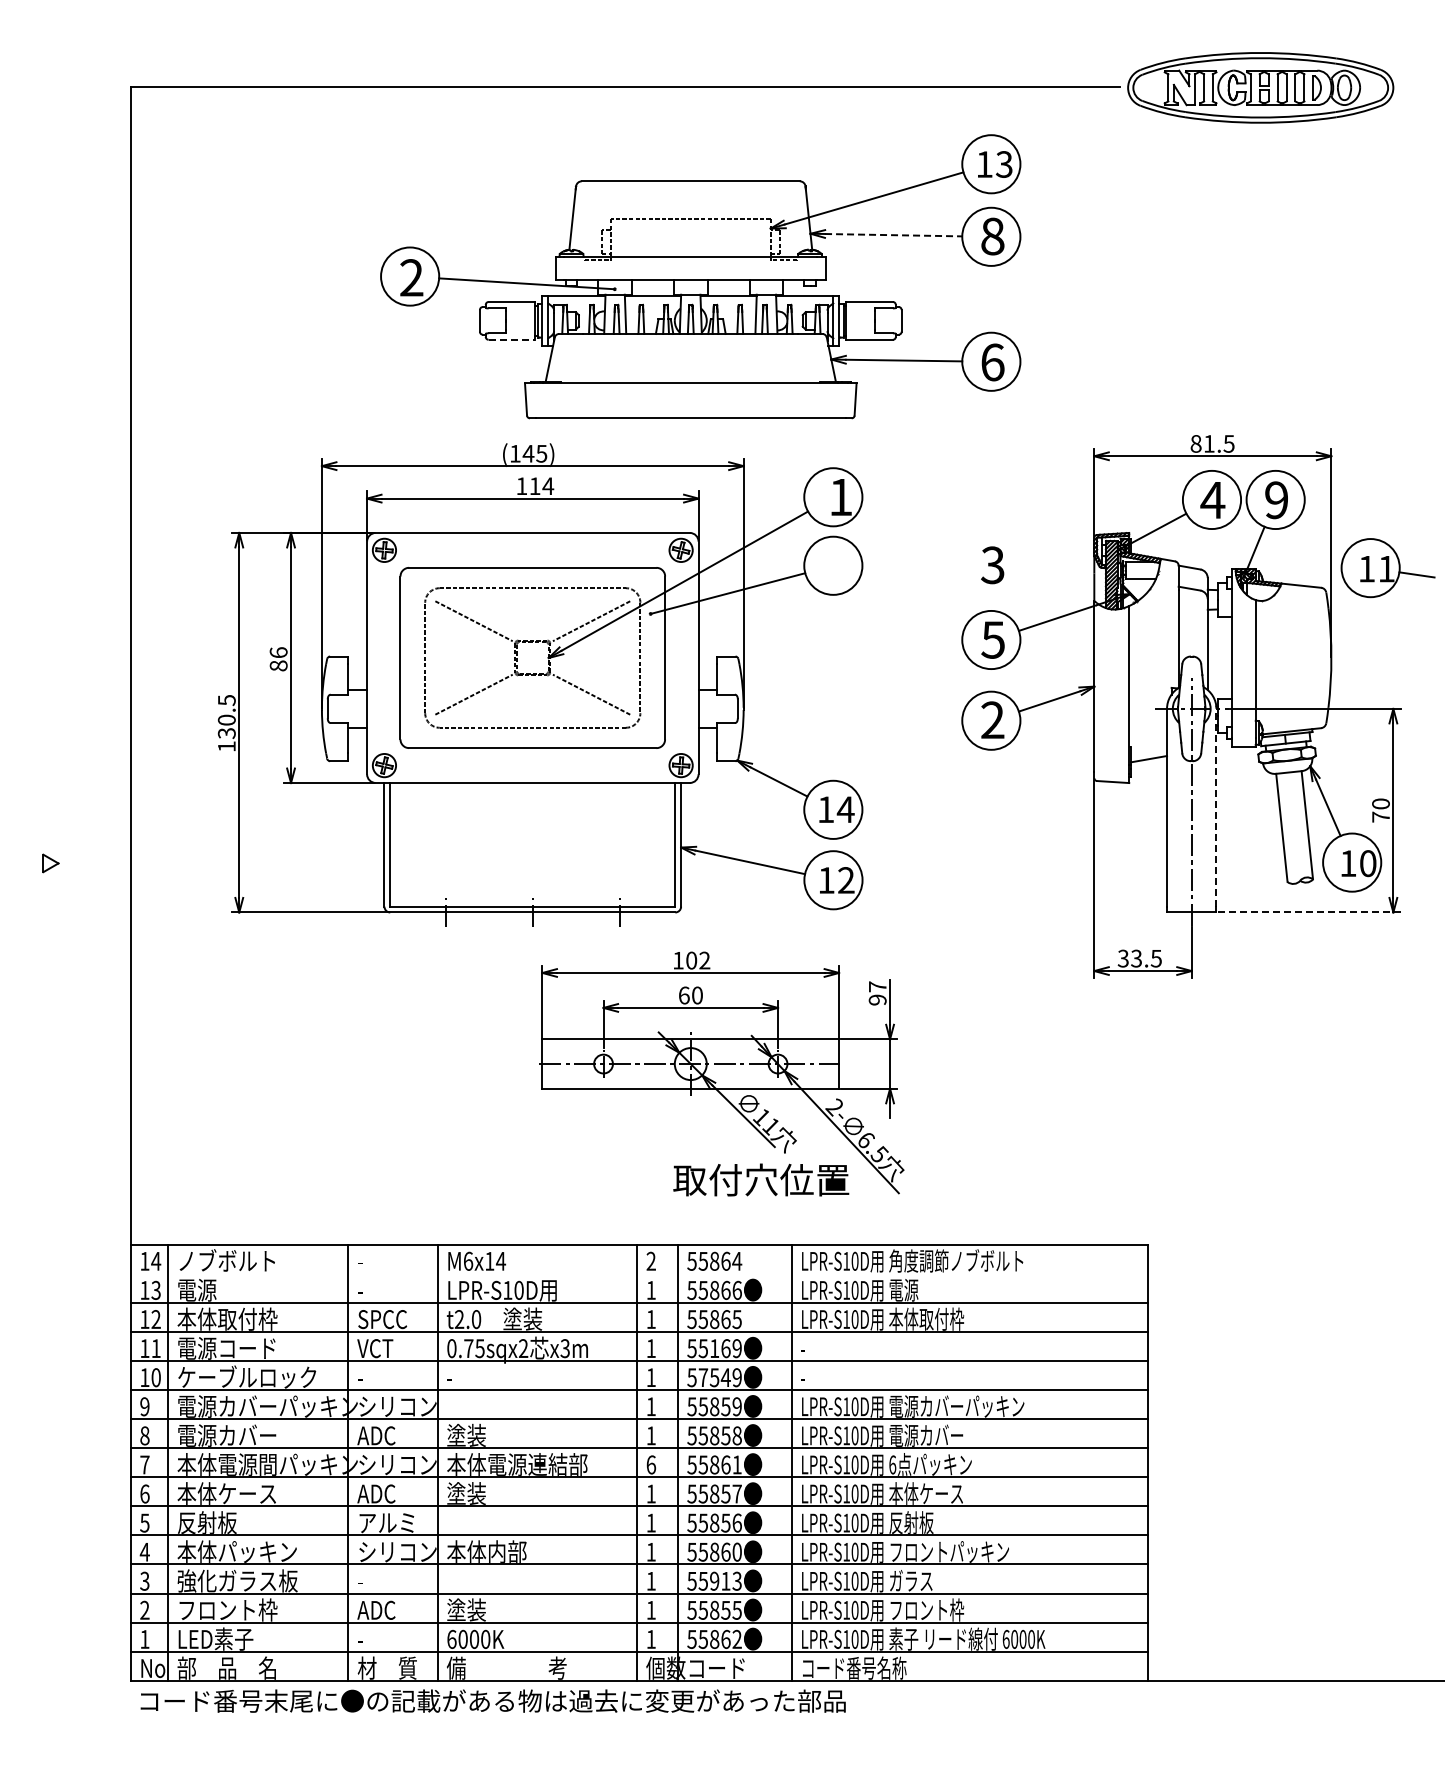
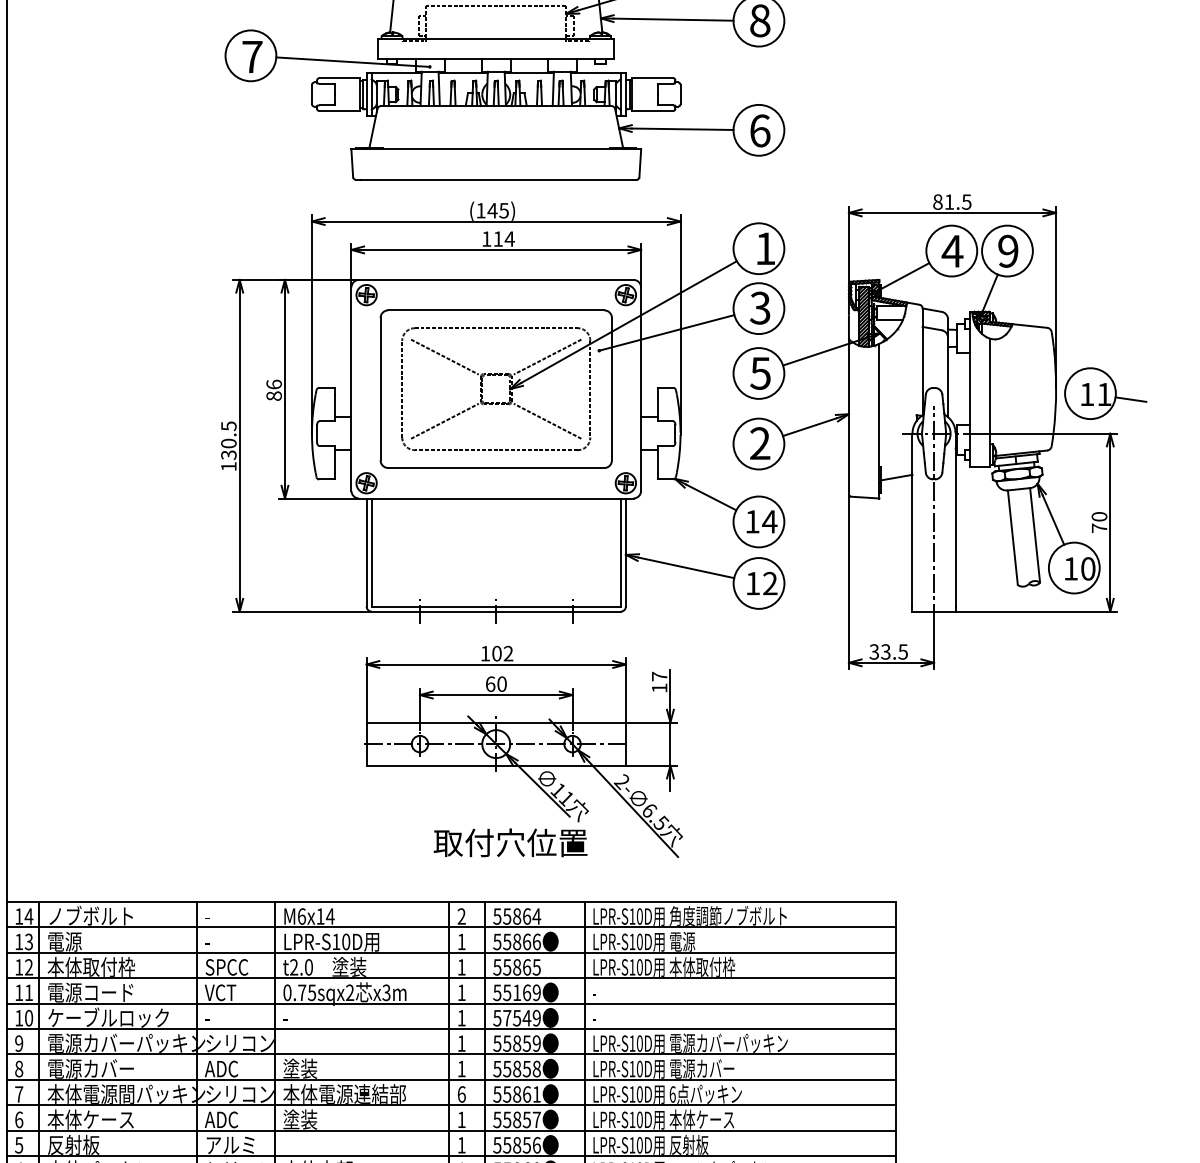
line: (893, 235) -> (673, 19), dashed -> solid
text: (411, 277) -> (252, 56), 2 -> 7
line: (512, 339) -> (340, 110), dashed -> solid
part: (1387, 568) -> (1105, 394), moved
part: (540, 684) -> (502, 412), moved
line: (1216, 807) -> (955, 519), dashed -> solid
line: (1309, 912) -> (1037, 611), dashed -> solid
text: (877, 999) -> (659, 687), 97 -> 17
text: (761, 1179) -> (510, 842), moved
line: (639, 1273) -> (451, 927), added

